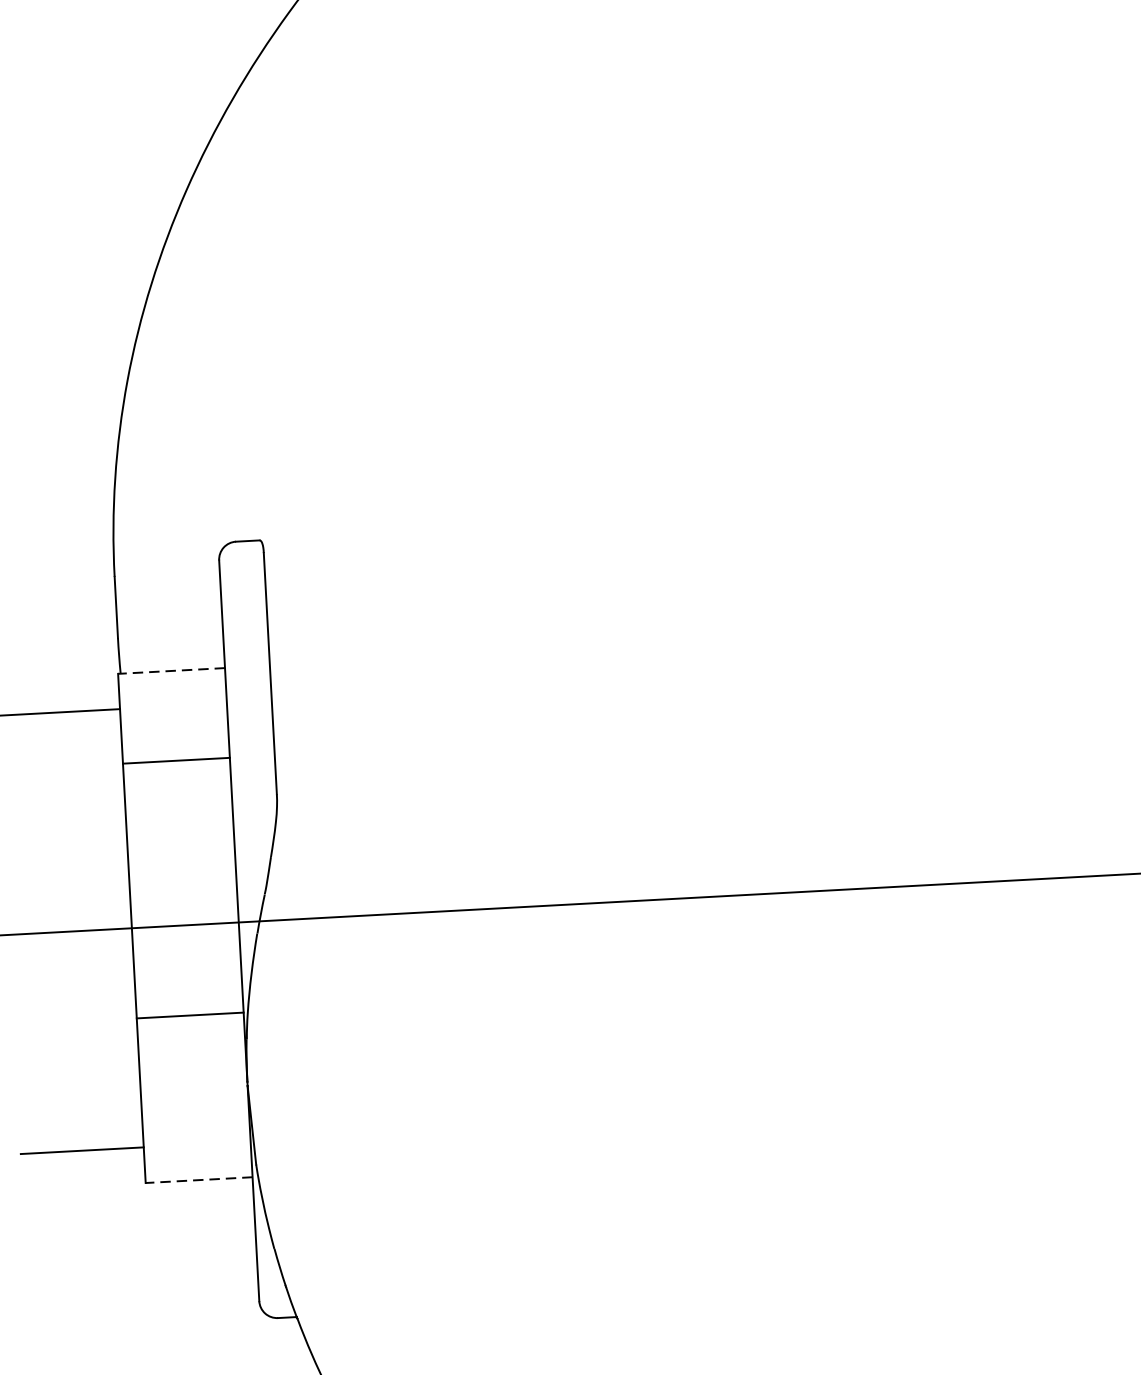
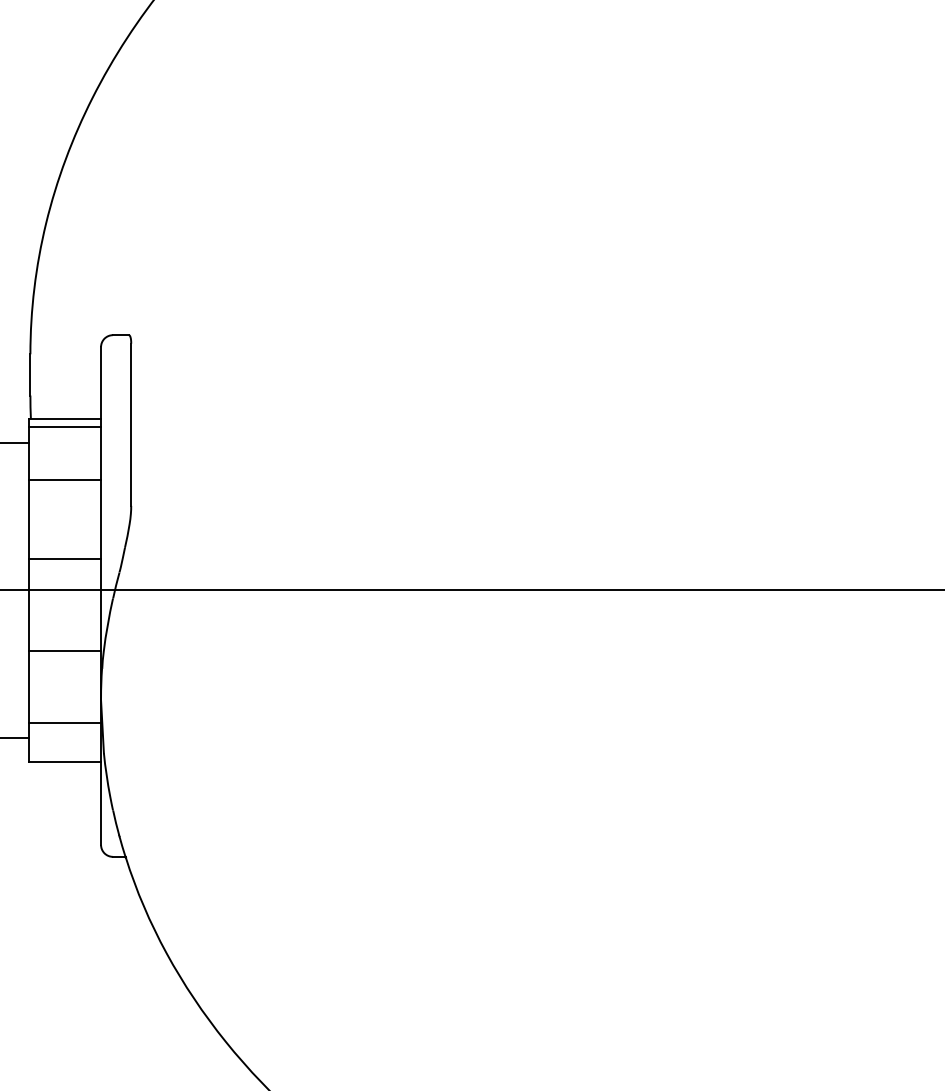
line: (172, 671) -> (65, 419), dashed -> solid
line: (172, 681) -> (65, 426), added
line: (183, 879) -> (65, 559), added
line: (196, 1121) -> (65, 722), added
line: (199, 1179) -> (65, 761), dashed -> solid

